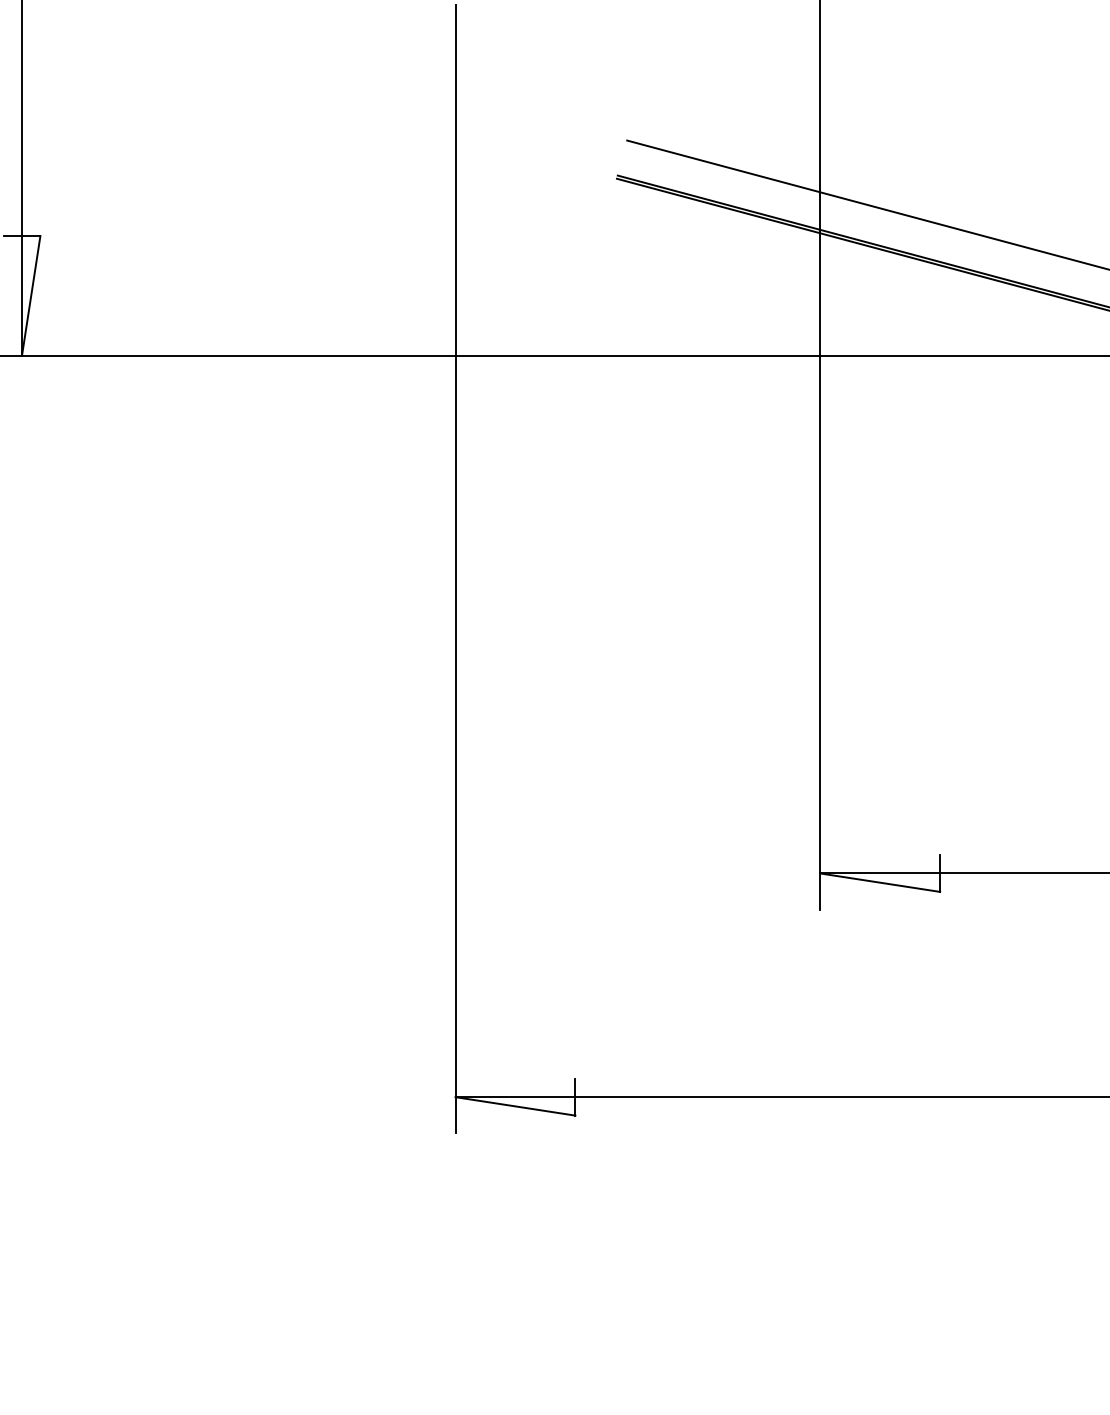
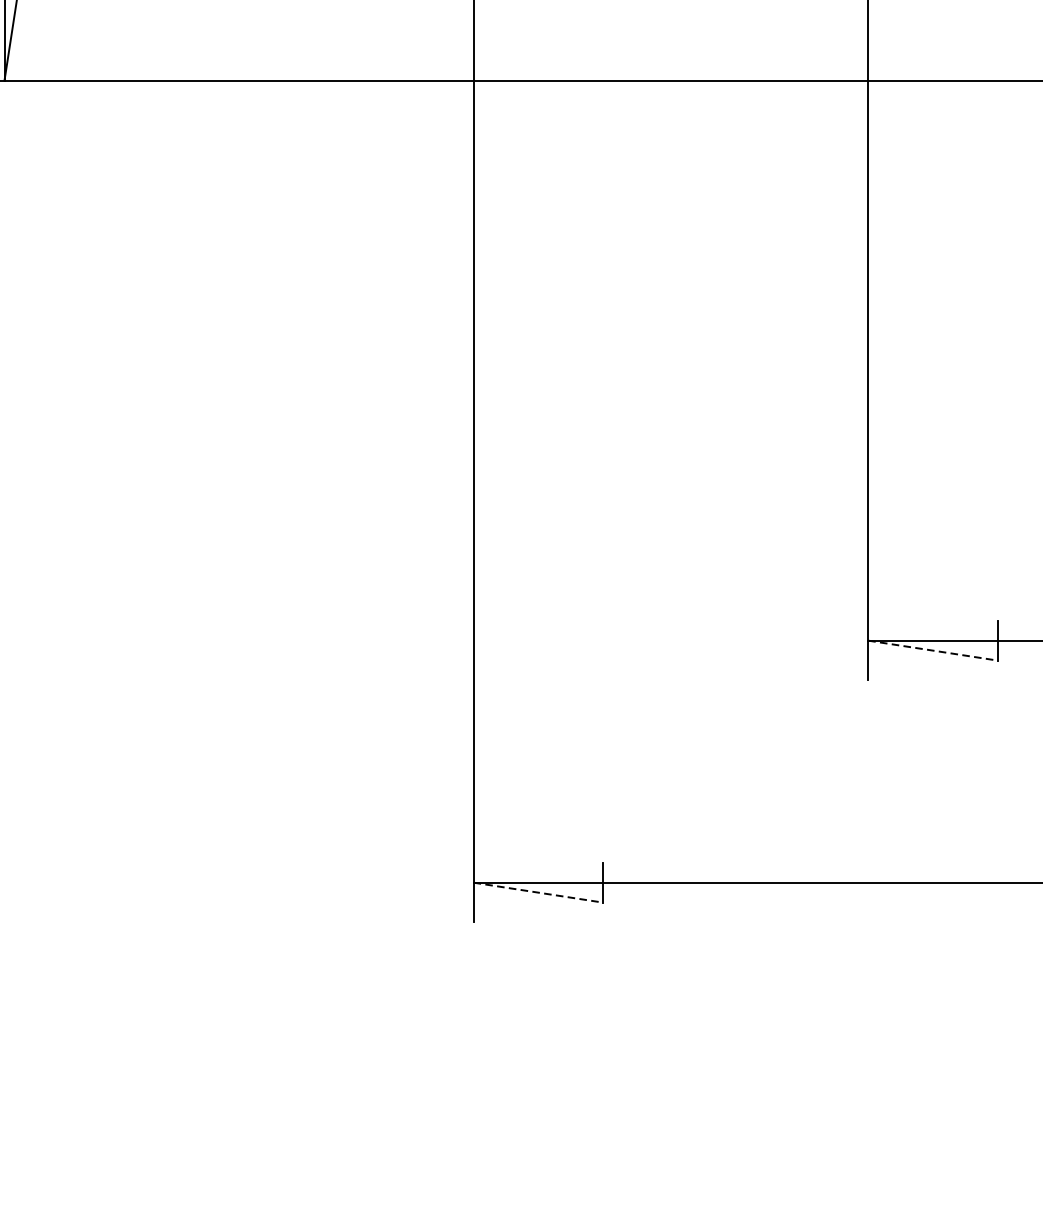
line: (880, 882) -> (933, 650), solid -> dashed
line: (515, 1106) -> (538, 892), solid -> dashed

